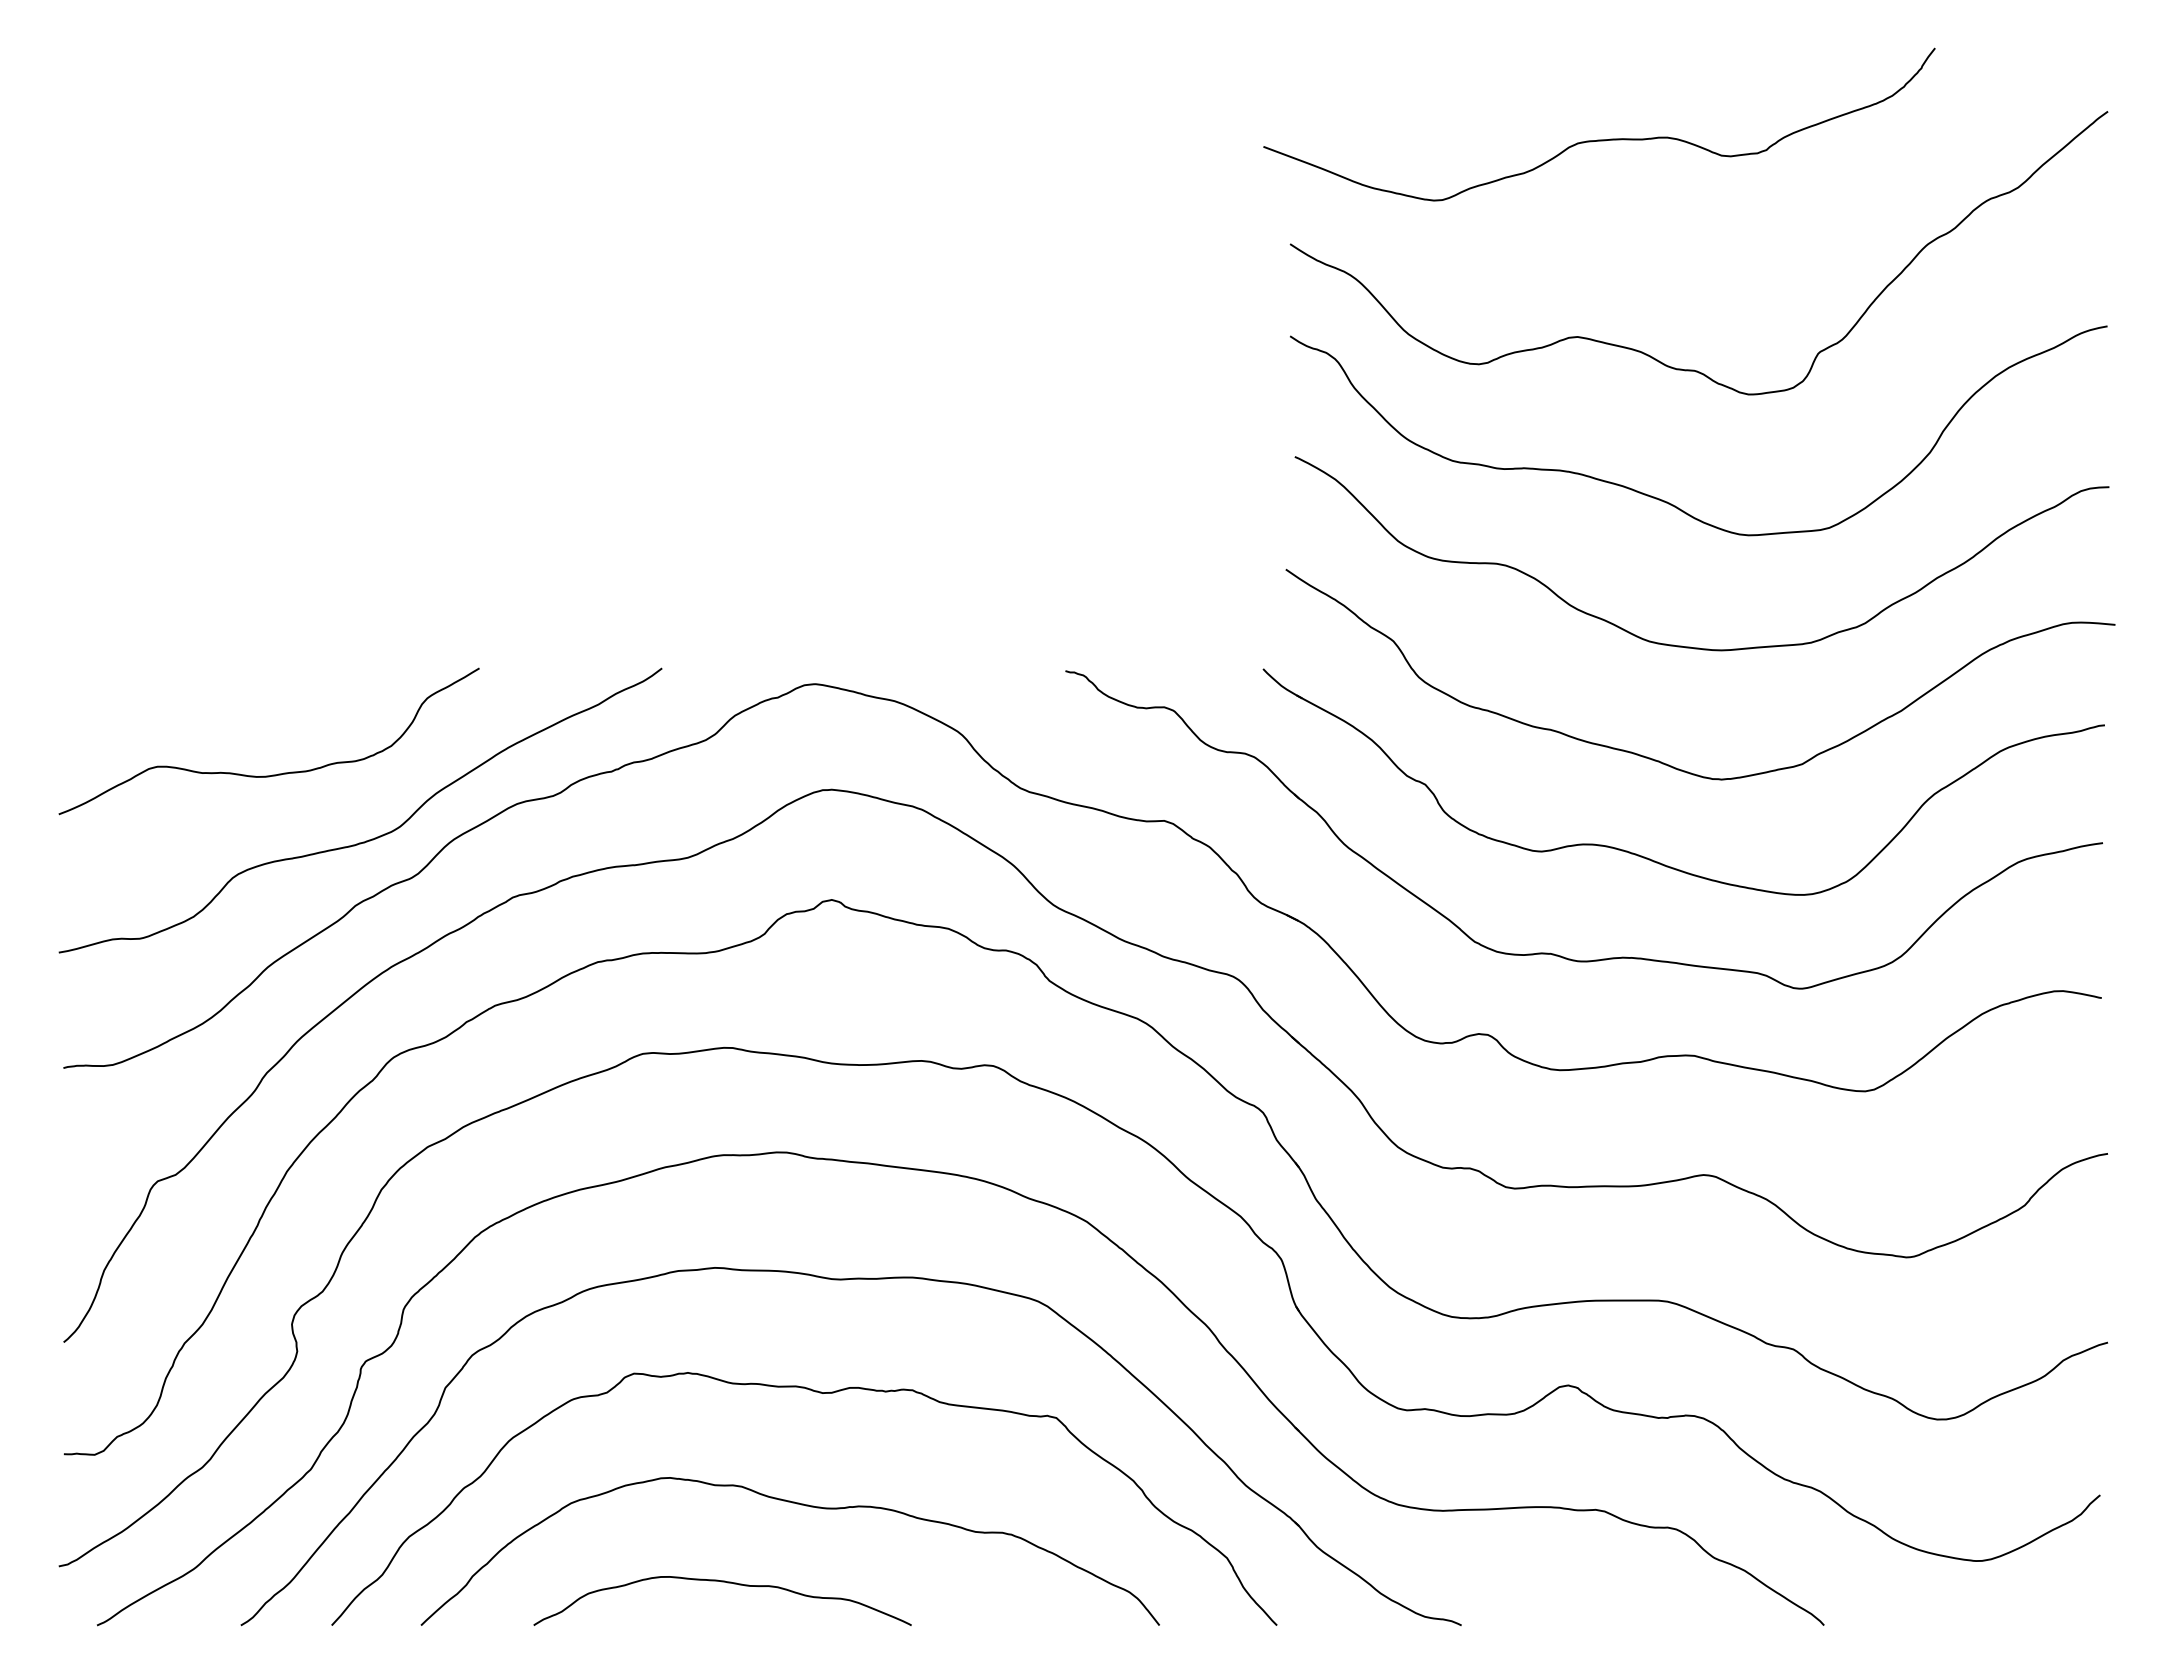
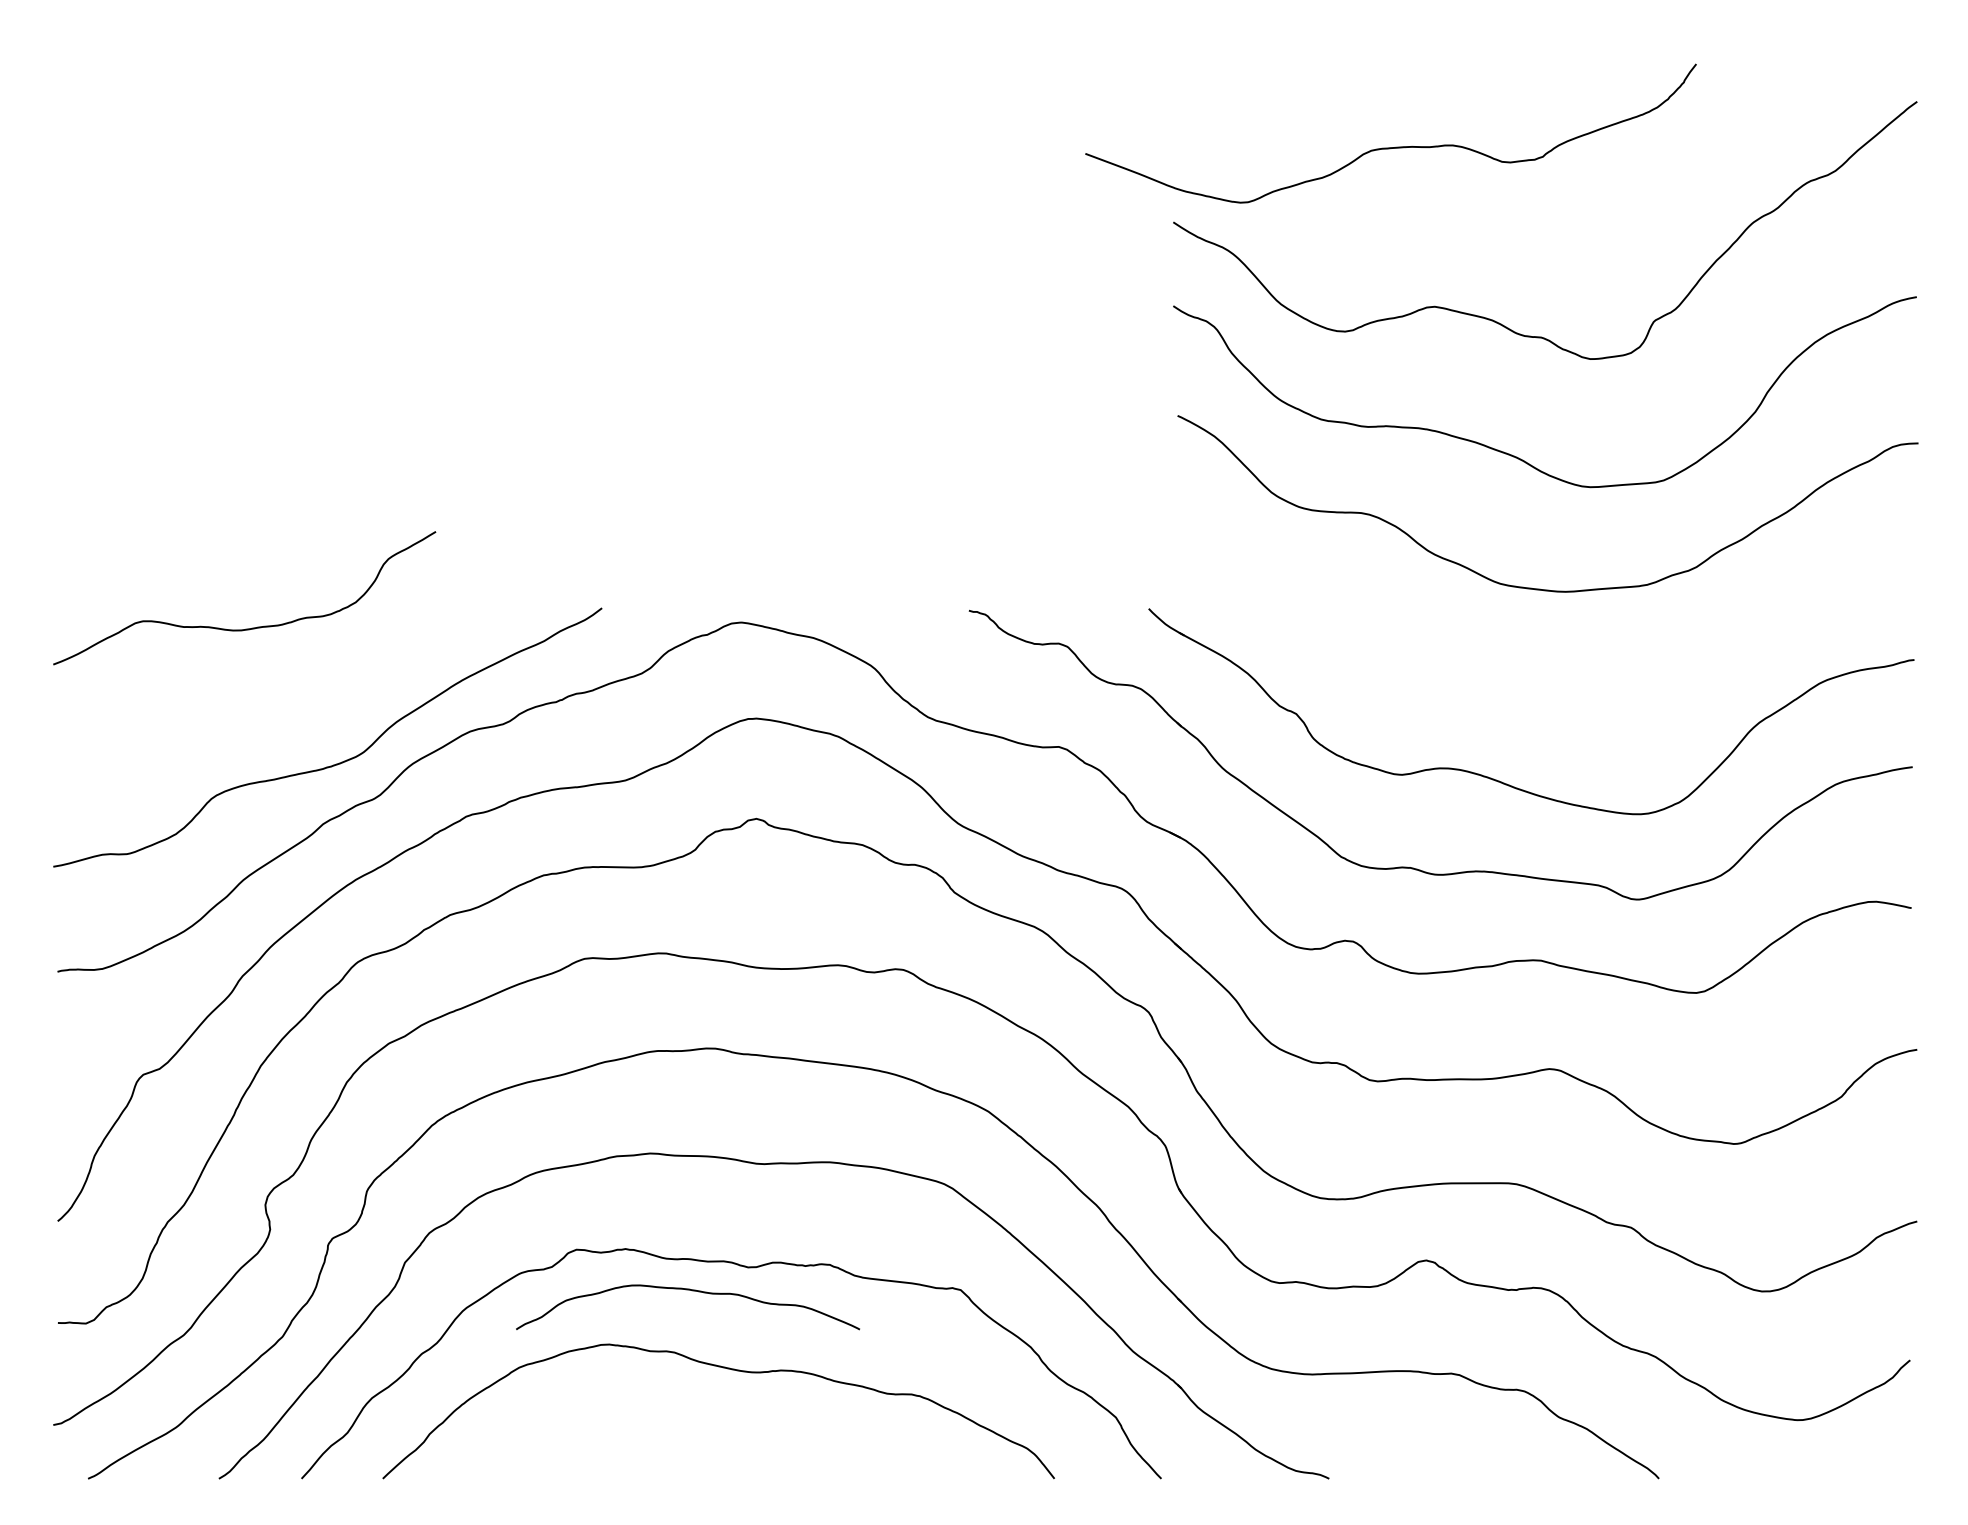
curve: (1599, 139) -> (1391, 147), moved
curve: (1669, 764) -> (1518, 695), removed
curve: (272, 774) -> (247, 628), moved
curve: (727, 1583) -> (692, 1291), moved

